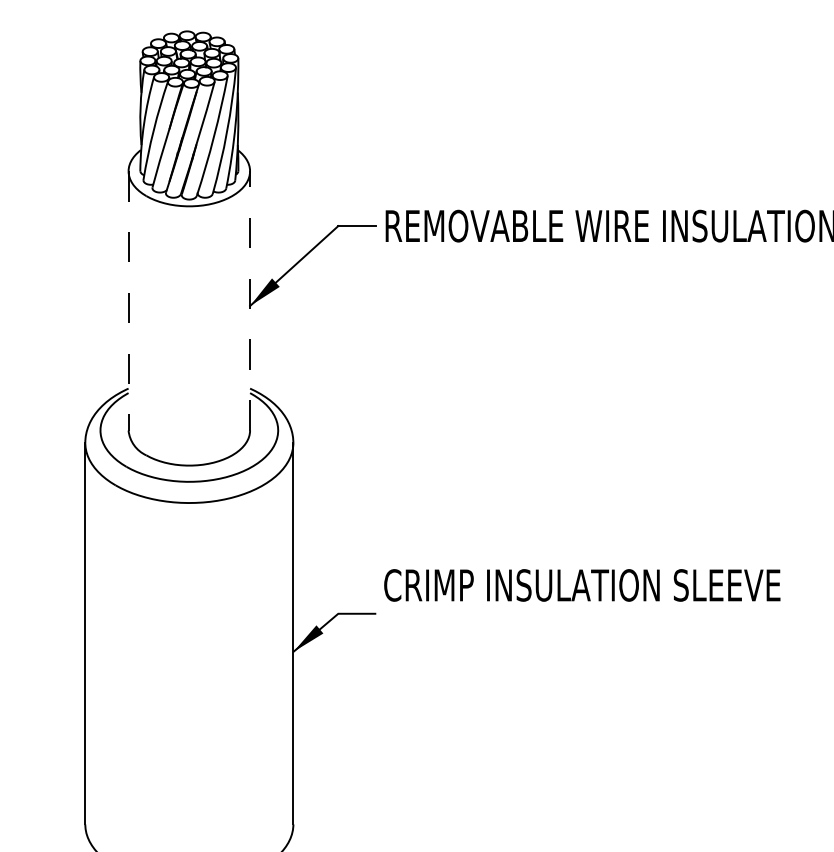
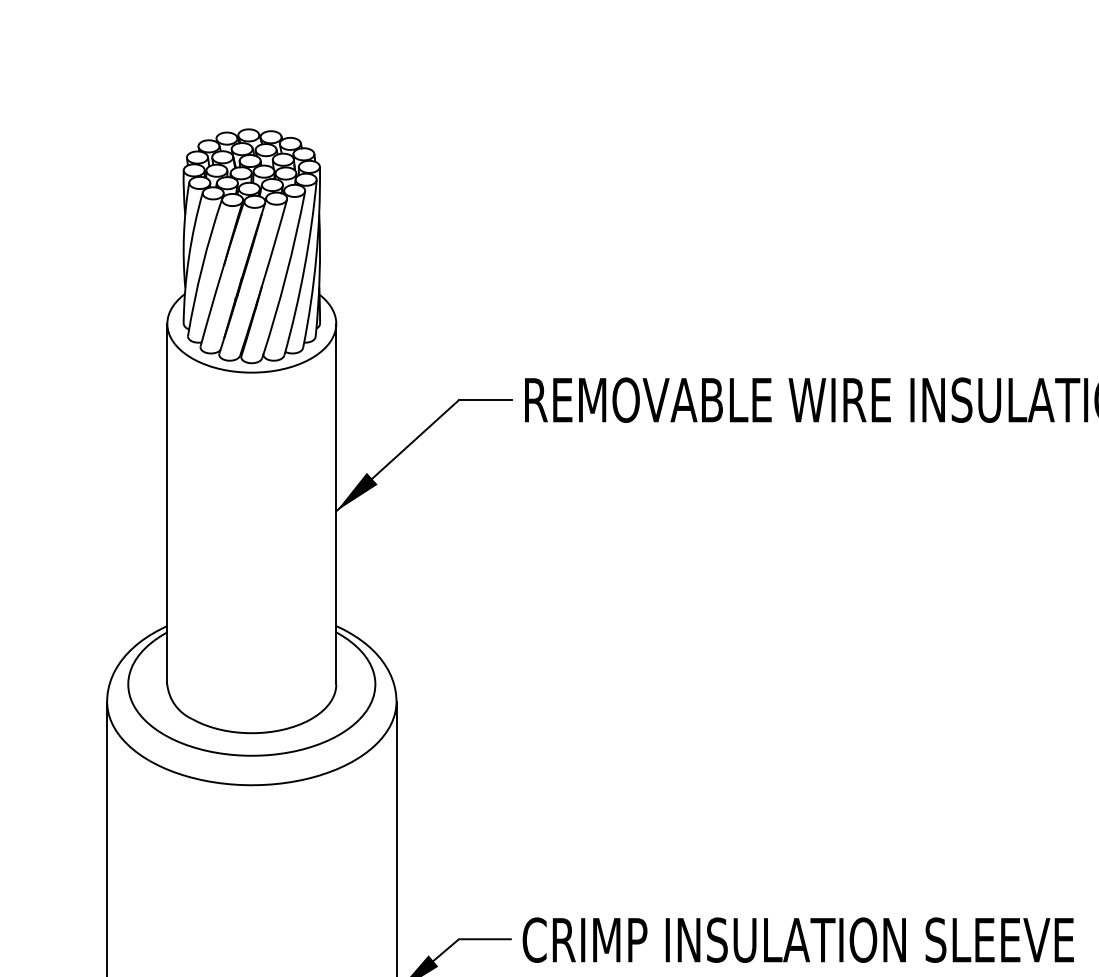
line: (128, 300) -> (167, 503), dashed -> solid
line: (250, 300) -> (336, 503), dashed -> solid
text: (582, 585) -> (798, 940), moved

